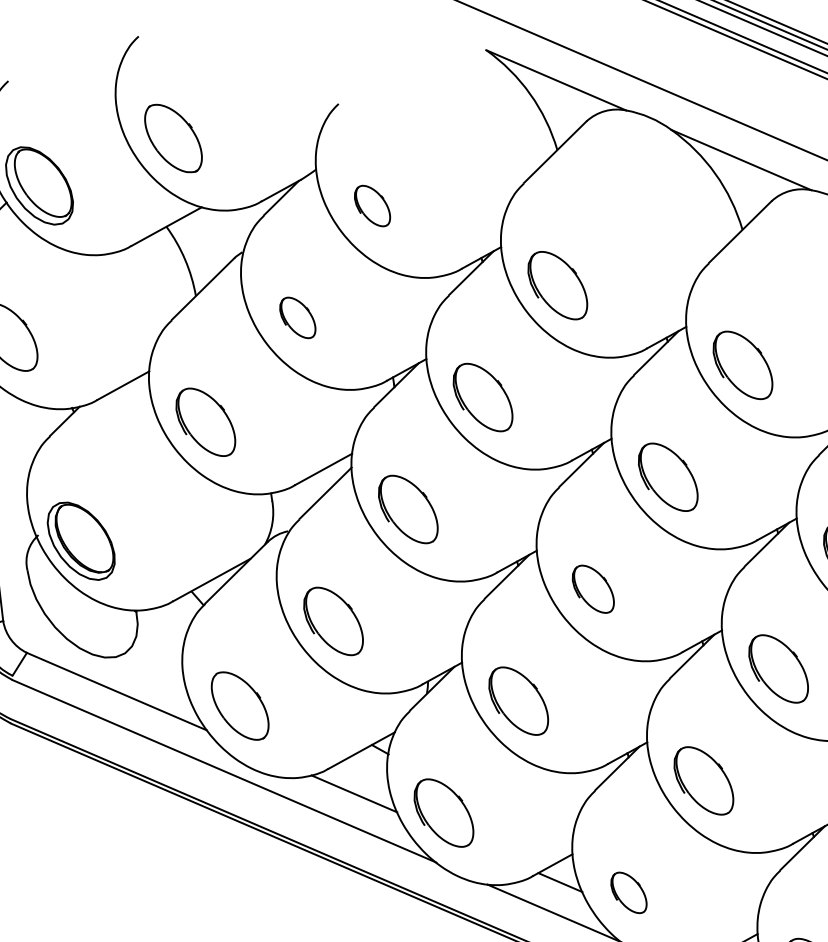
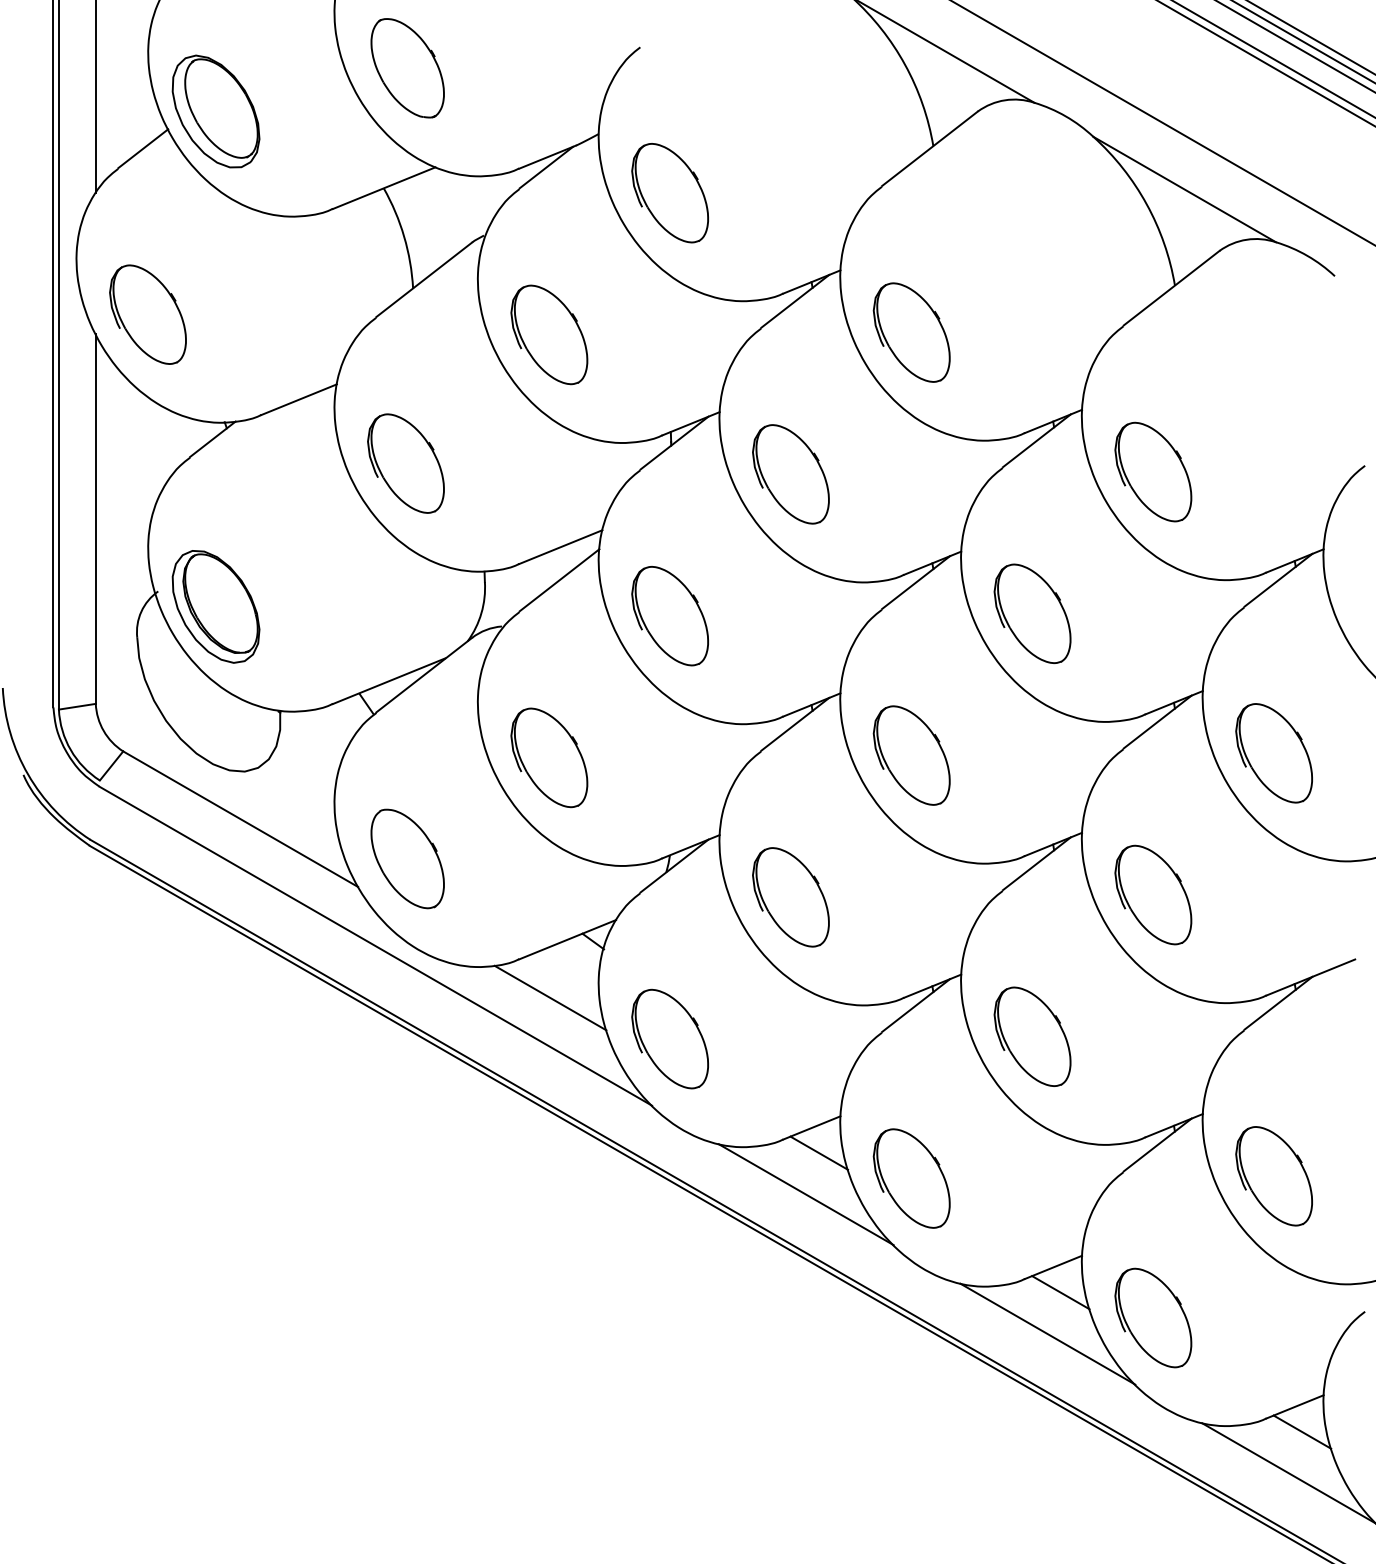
part: (371, 206) -> (669, 193), size x1.67
part: (297, 317) -> (549, 334), size x1.67
part: (593, 589) -> (911, 755), size x1.43
part: (628, 892) -> (911, 1178), size x1.67

